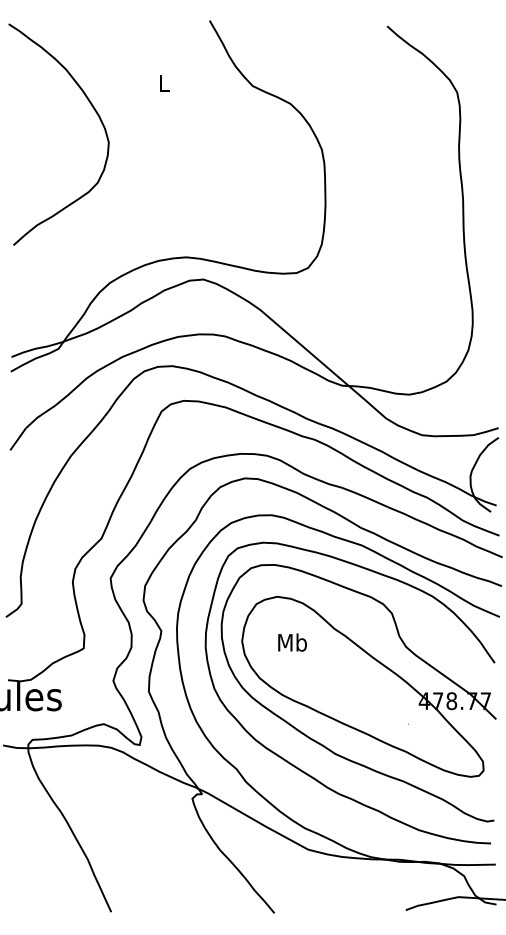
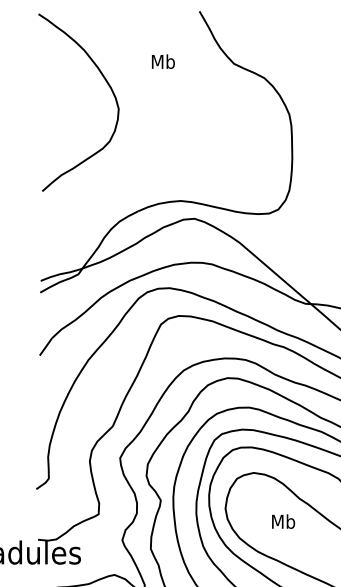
text: (164, 83) -> (163, 61), L -> Mb
text: (292, 642) -> (283, 521), moved

